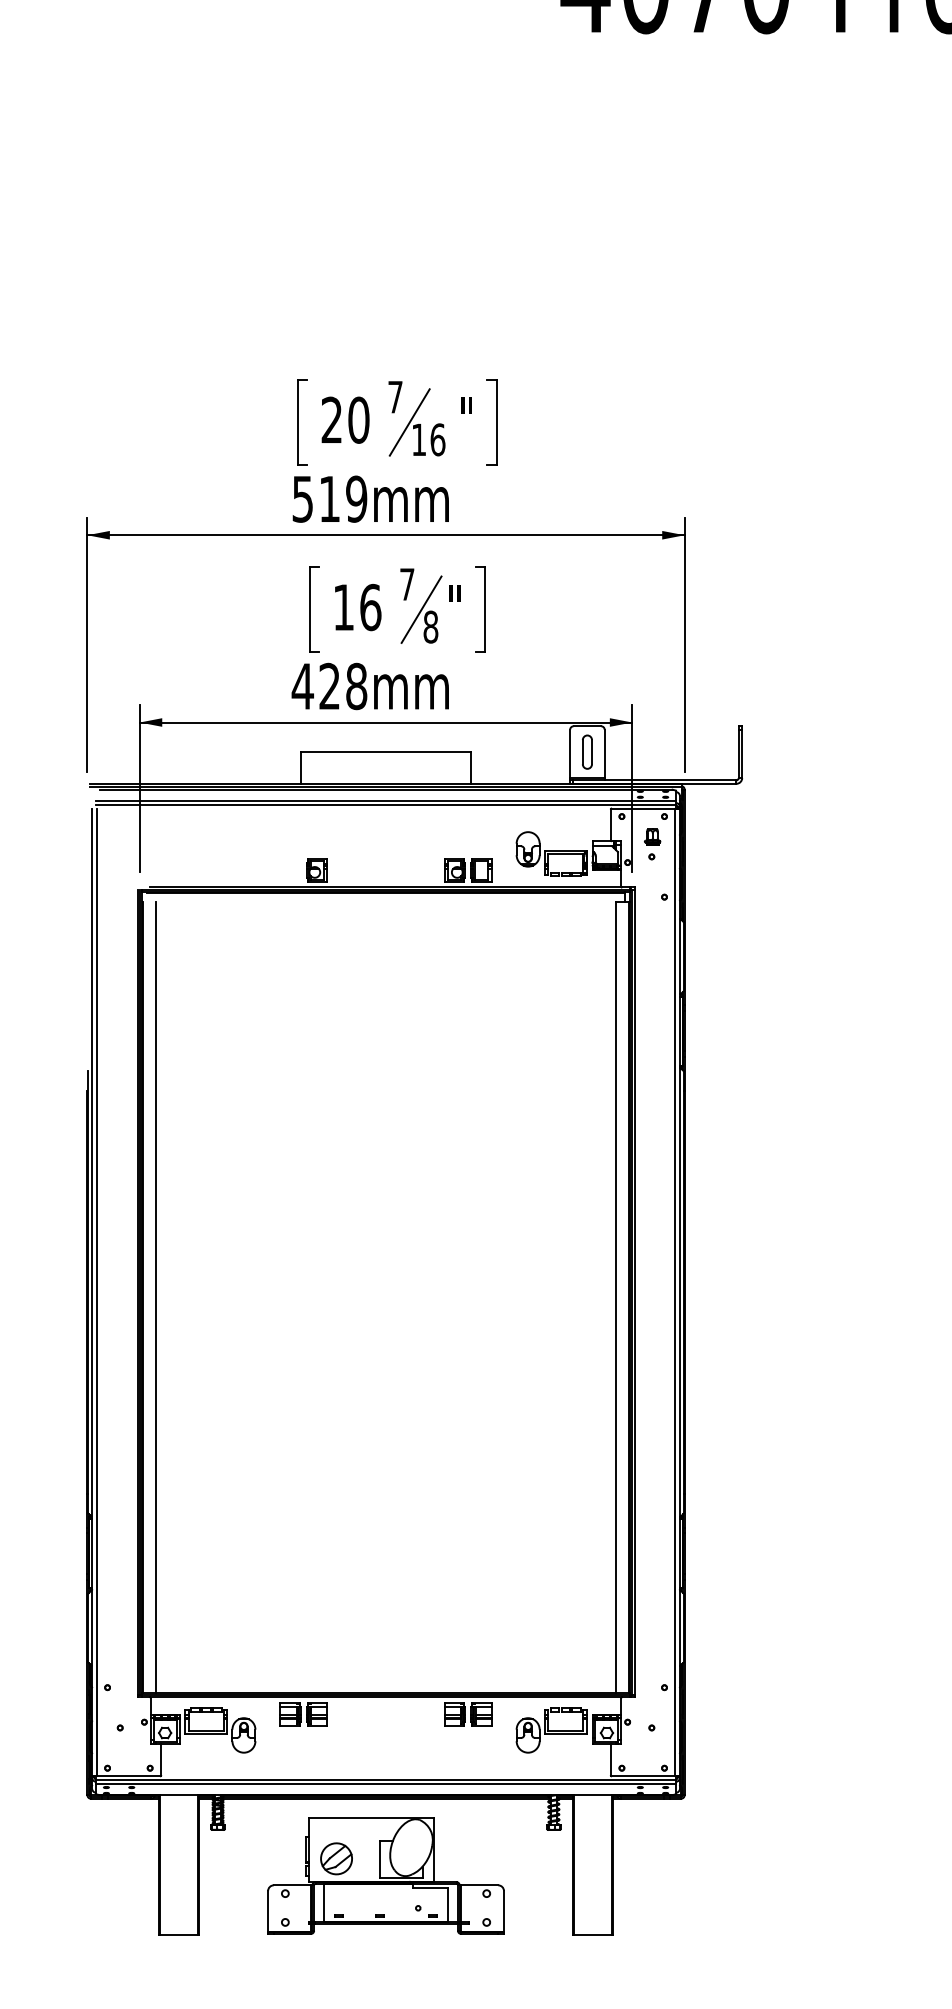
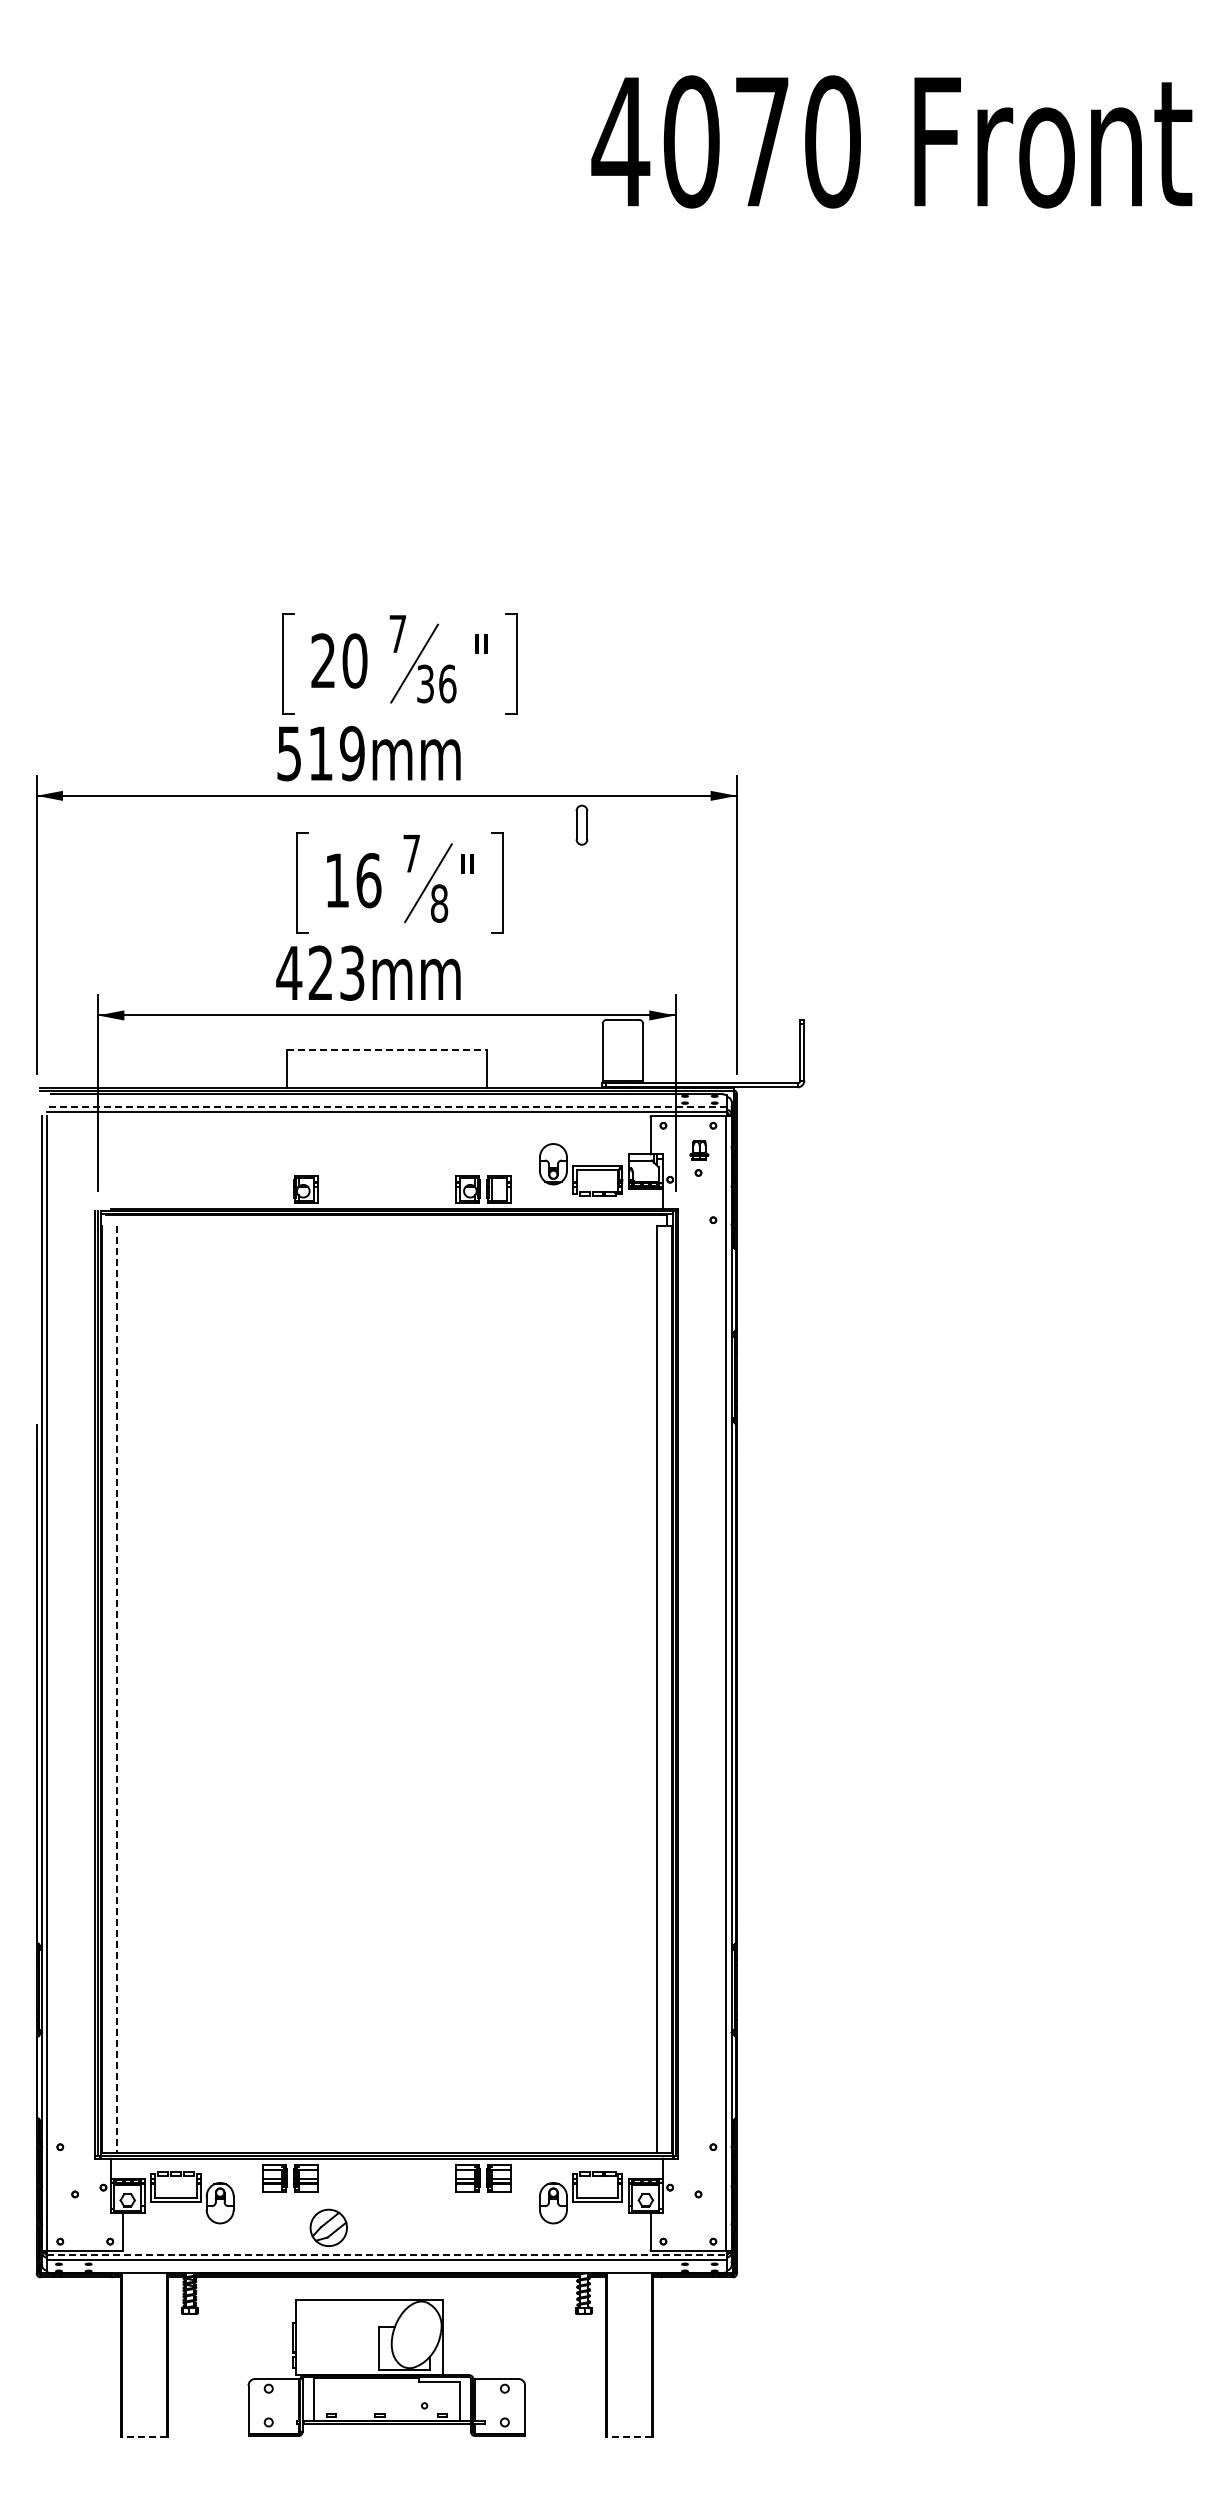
text: (419, 439) -> (425, 683), 16 -> 36
text: (356, 685) -> (352, 972), 428mm -> 423mm
line: (385, 751) -> (386, 1049), solid -> dashed
part: (587, 751) -> (581, 824), moved
line: (385, 801) -> (386, 1107), solid -> dashed
line: (155, 1297) -> (116, 1689), solid -> dashed
line: (386, 1780) -> (387, 2255), solid -> dashed
part: (336, 1858) -> (328, 2227), moved
line: (178, 1934) -> (143, 2436), solid -> dashed
line: (592, 1934) -> (628, 2436), solid -> dashed

